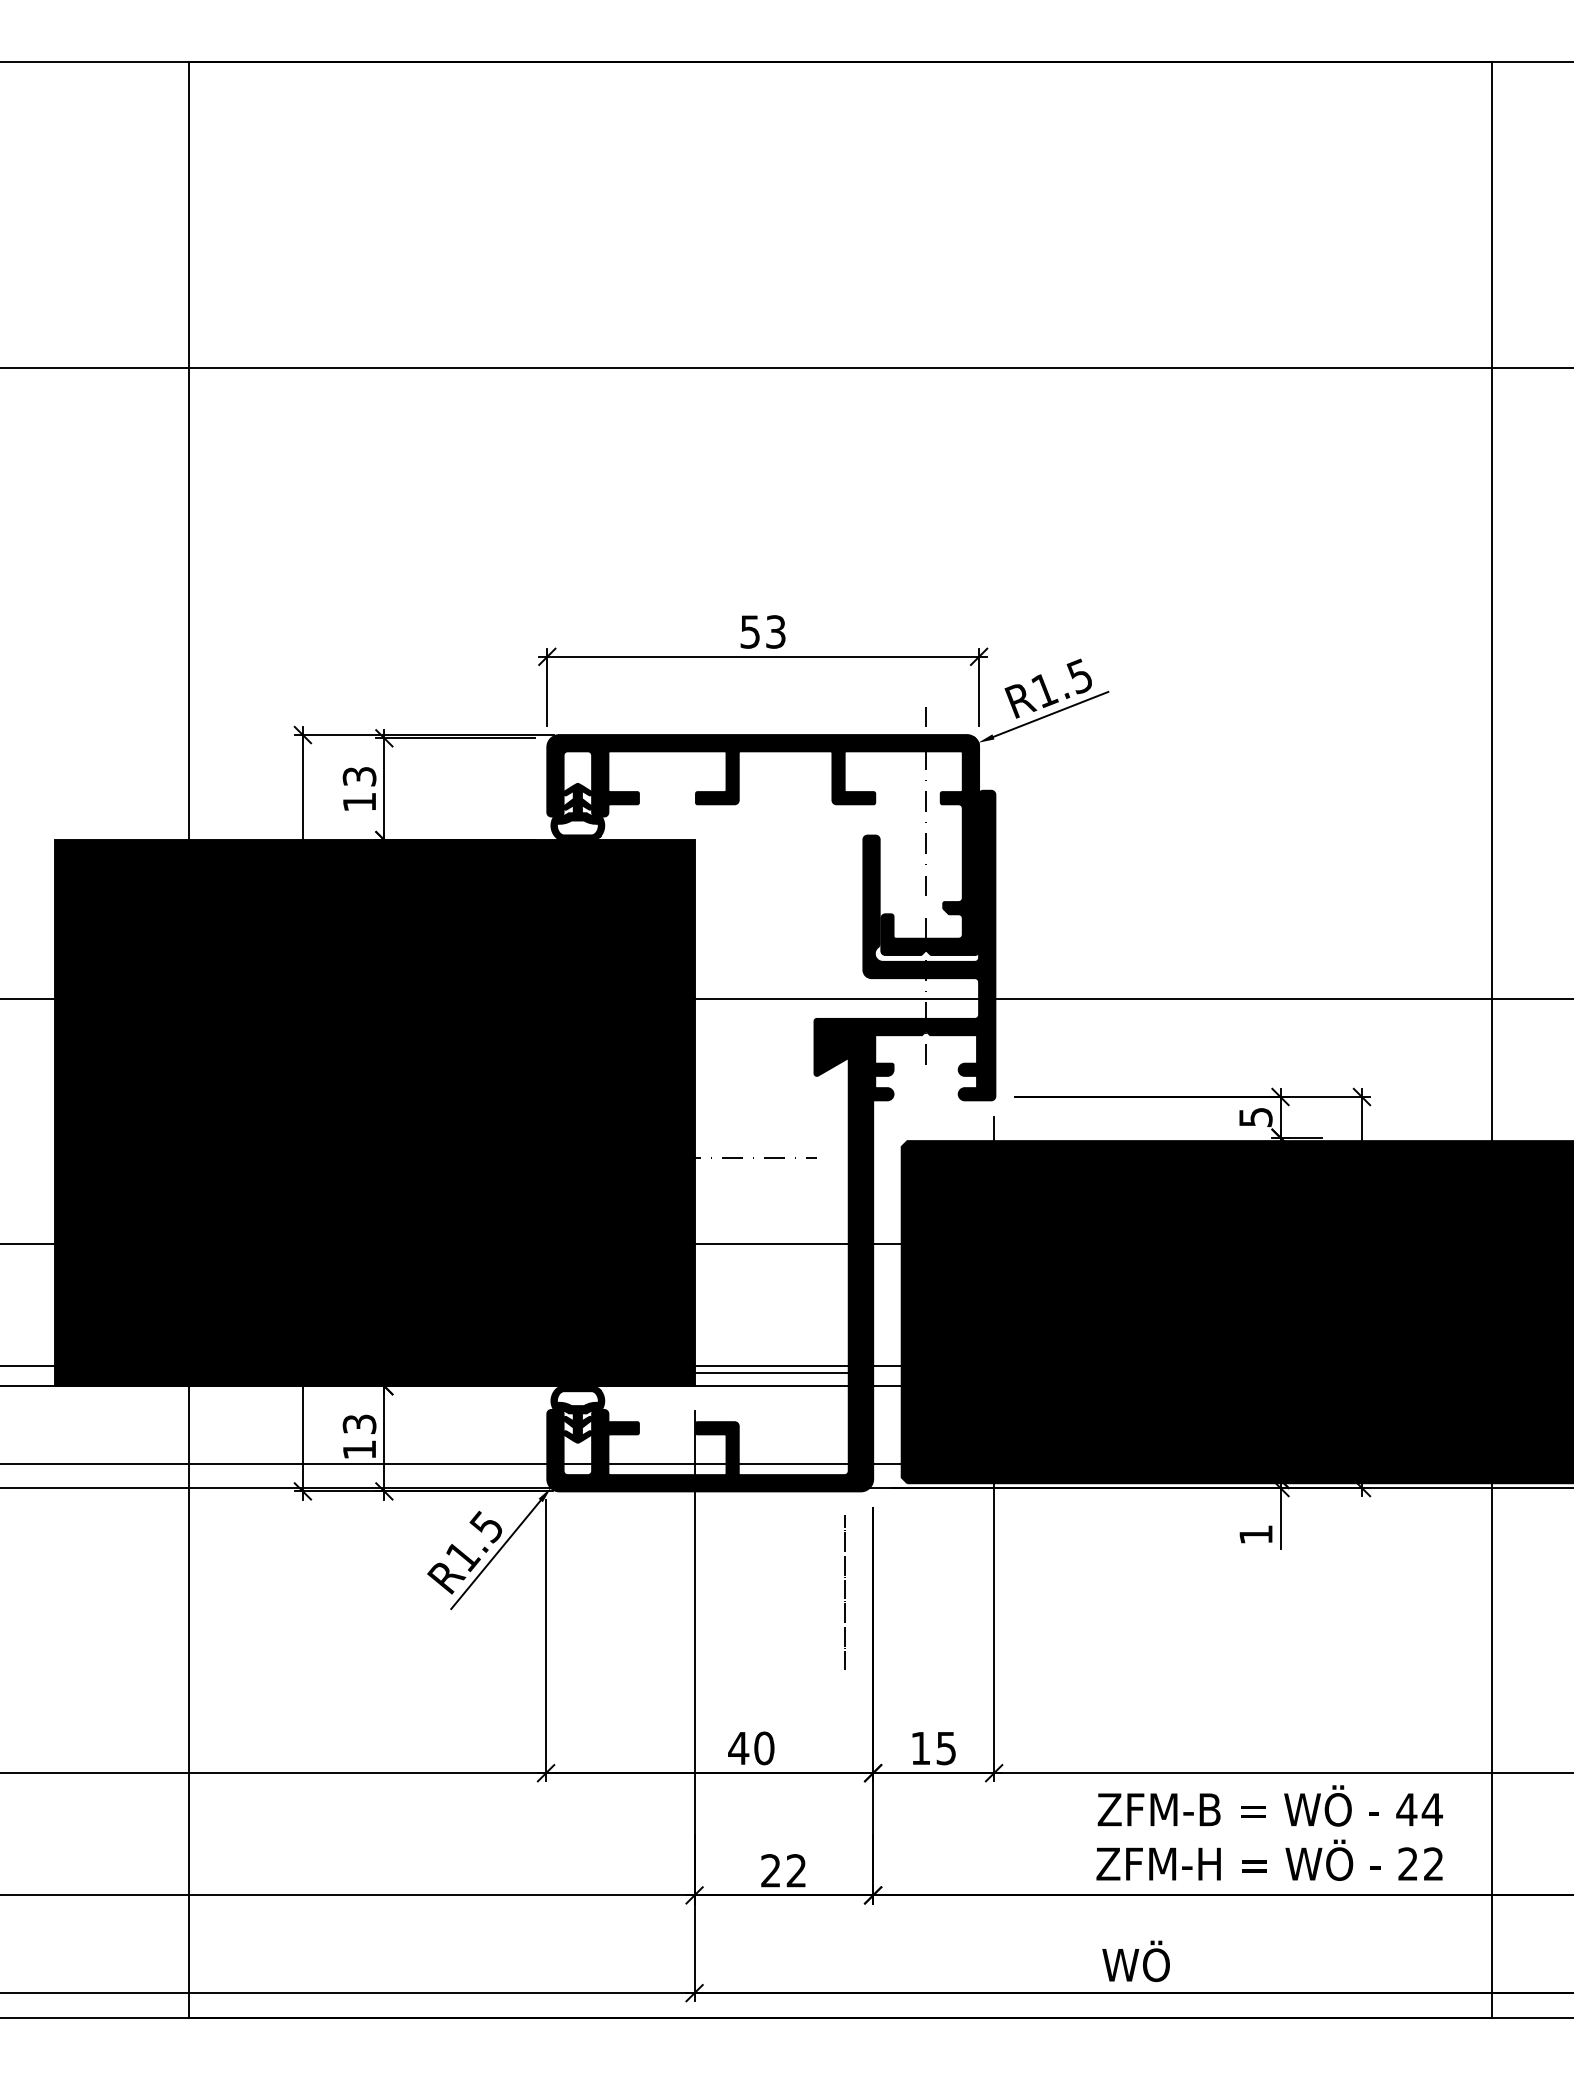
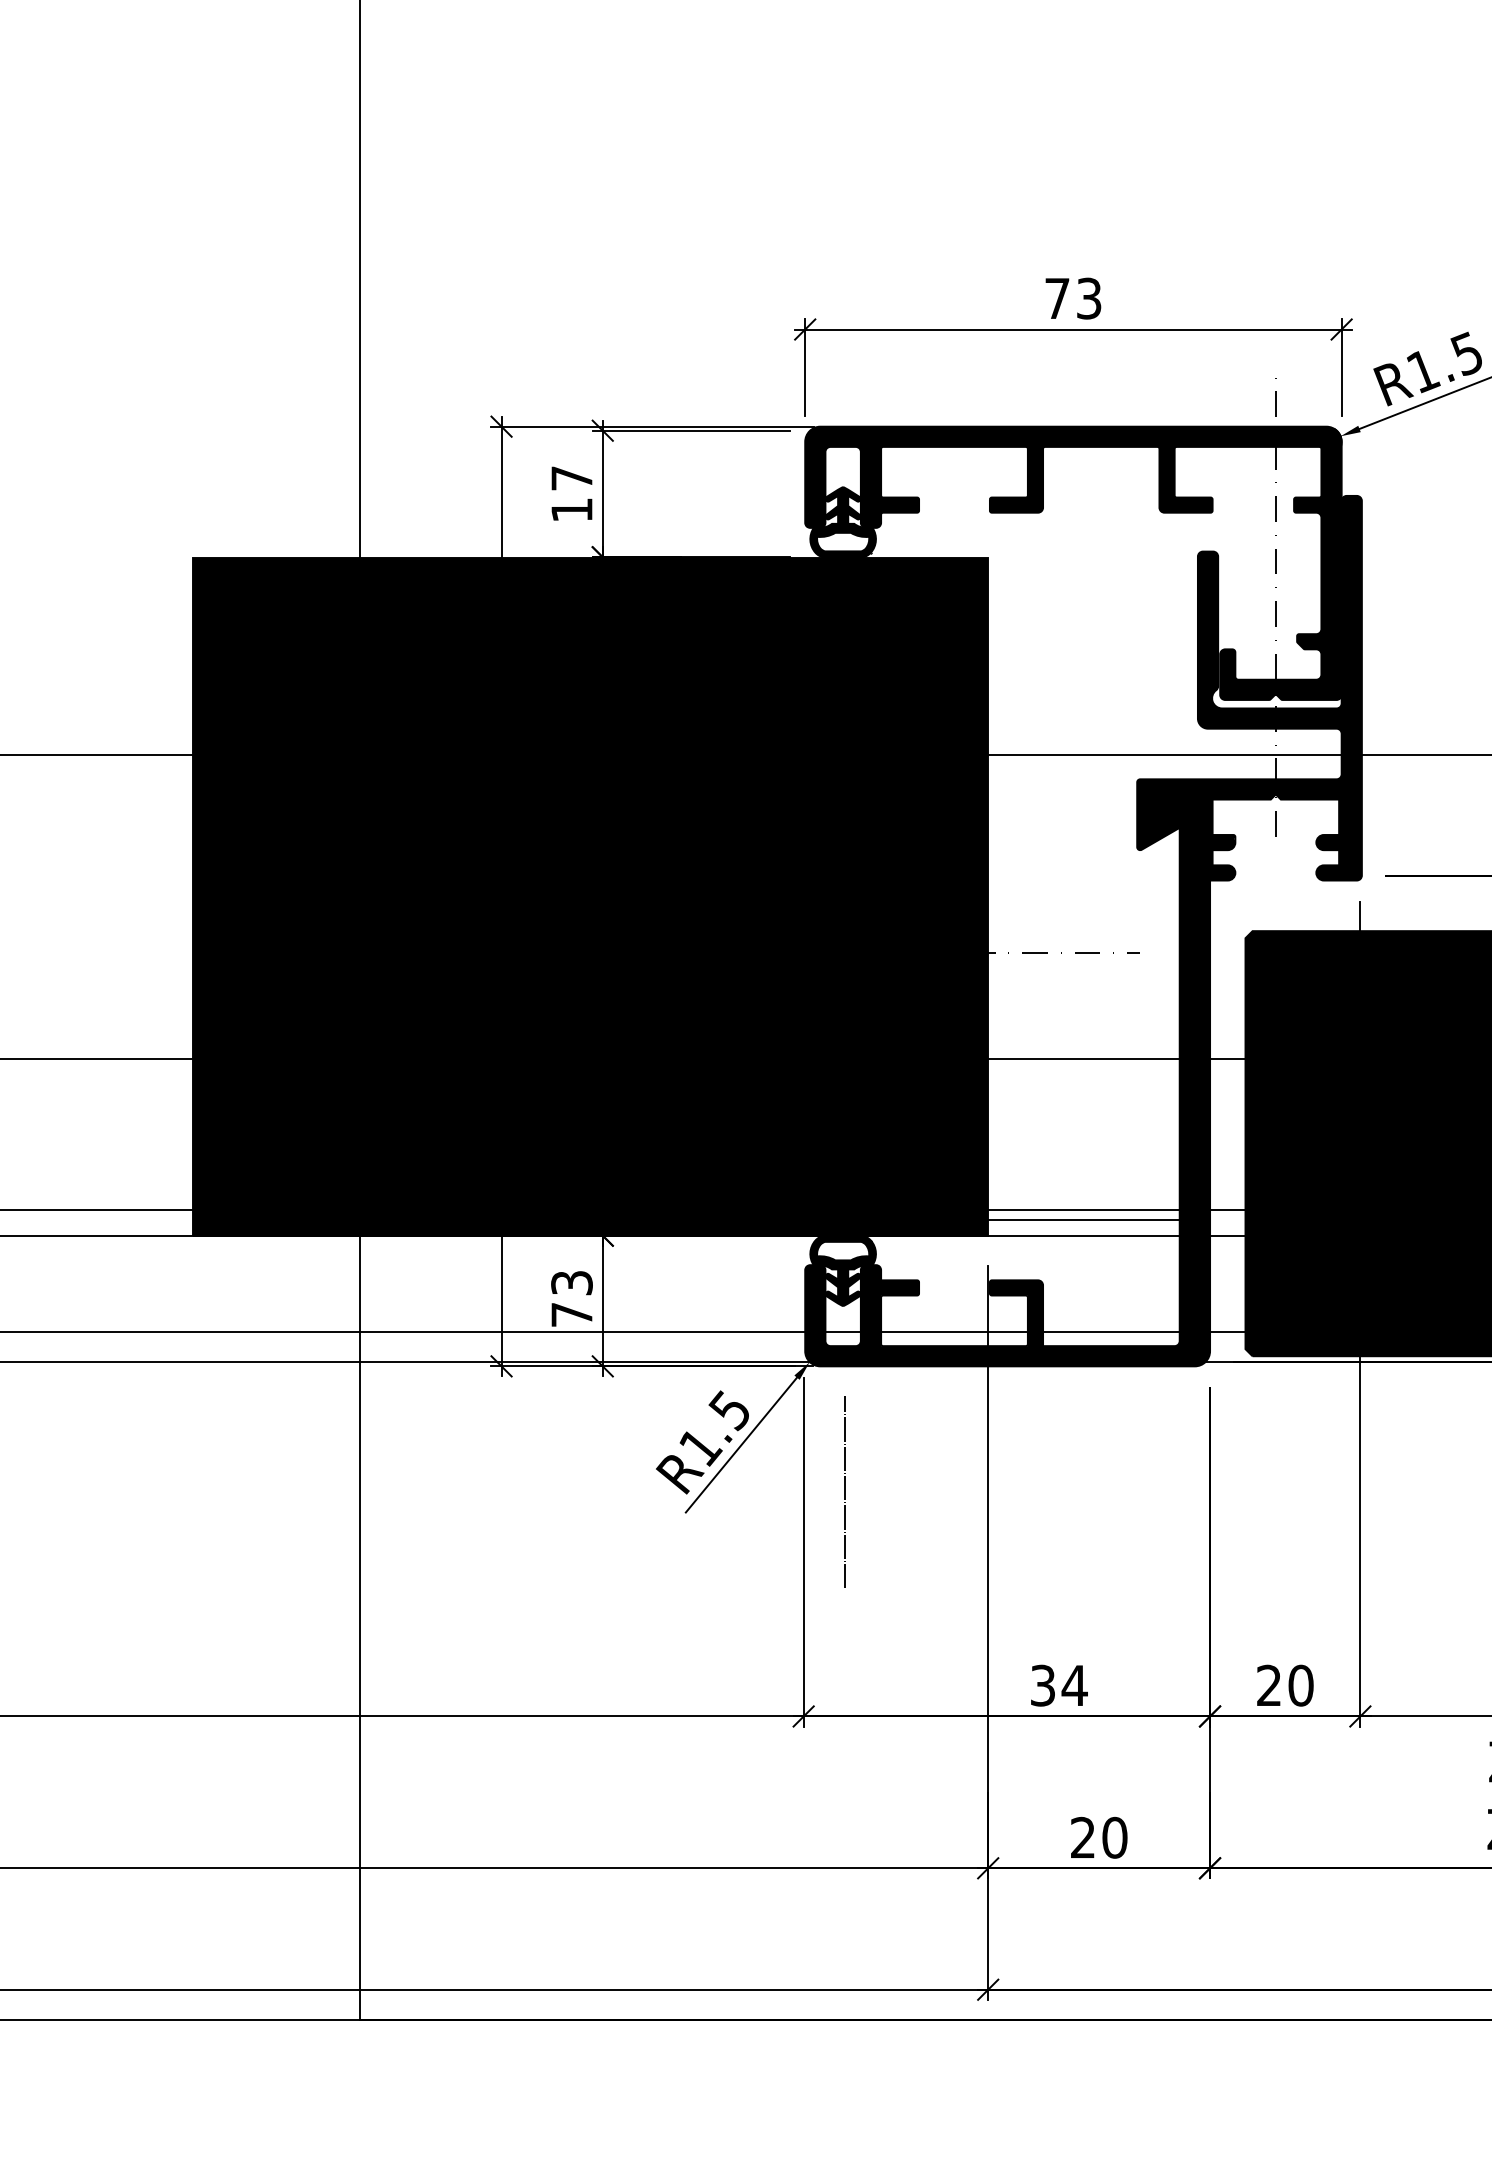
text: (749, 631) -> (1056, 298), 53 -> 73
text: (359, 776) -> (571, 478), 13 -> 17
text: (359, 1449) -> (571, 1314), 13 -> 73
line: (844, 1592) -> (845, 1491), moved
text: (751, 1748) -> (1058, 1685), 40 -> 34
text: (933, 1748) -> (1285, 1685), 15 -> 20
text: (796, 1870) -> (1114, 1837), 22 -> 20

